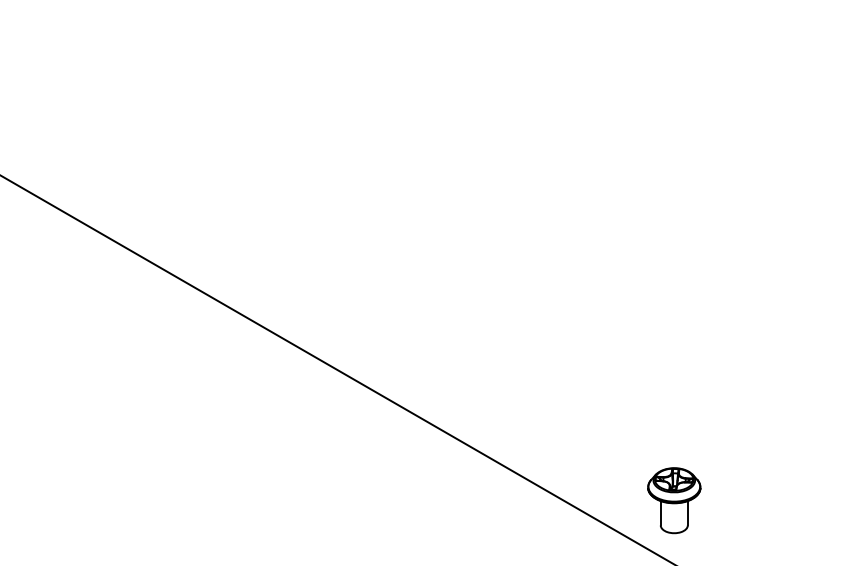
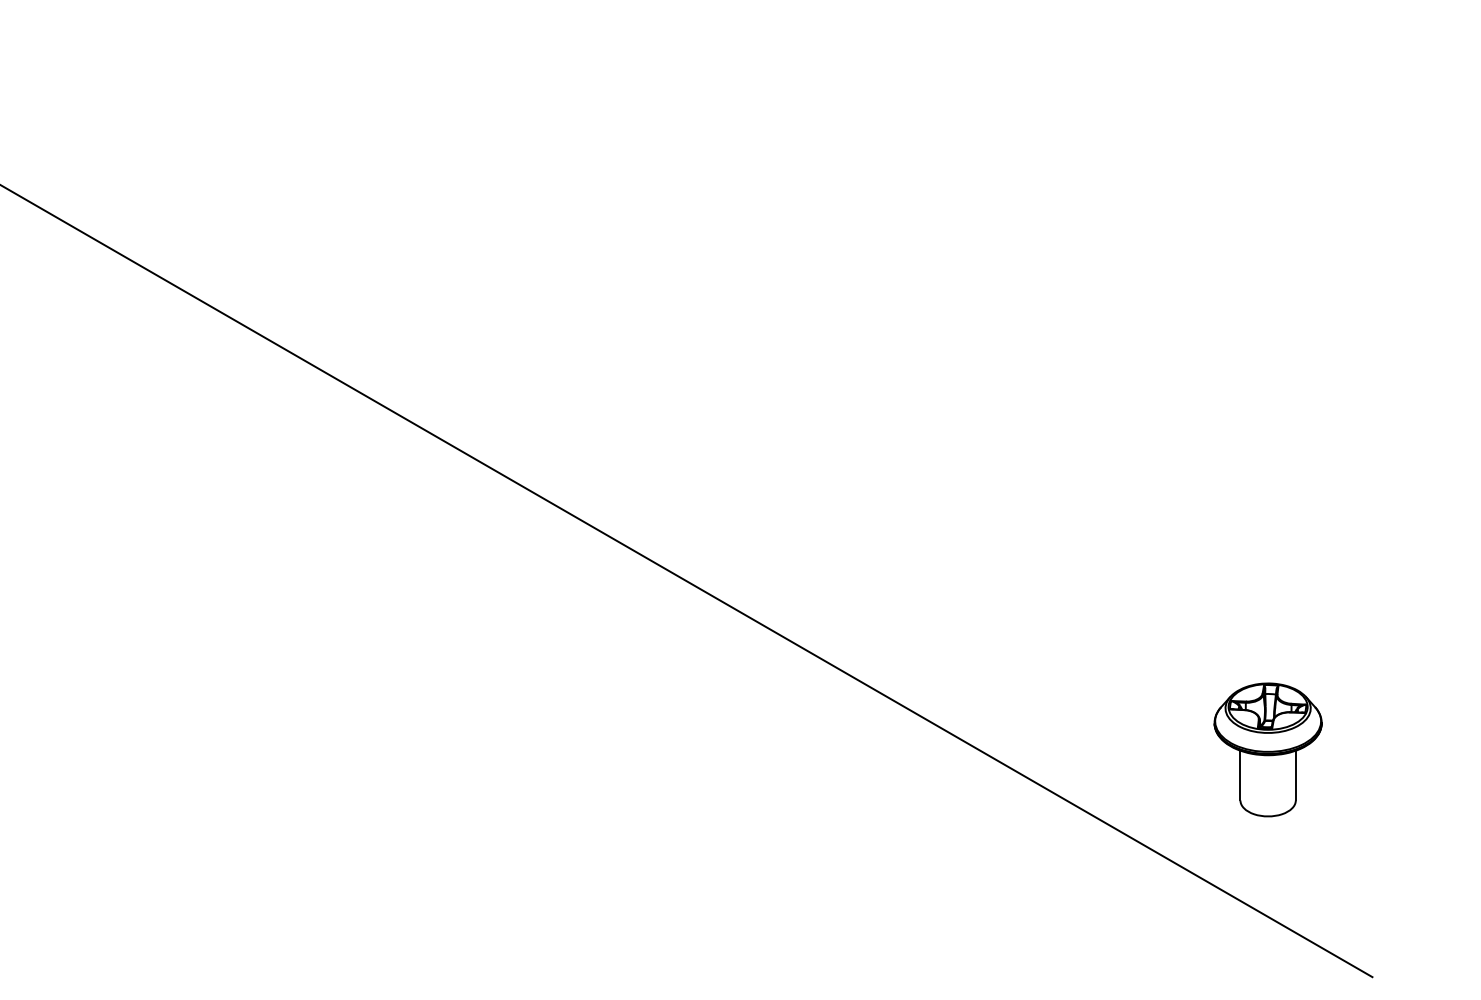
part: (674, 500) -> (1268, 749), moved

